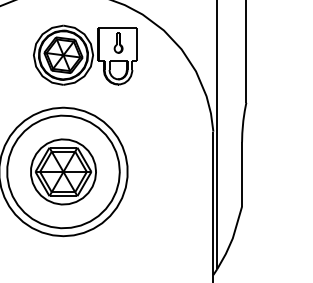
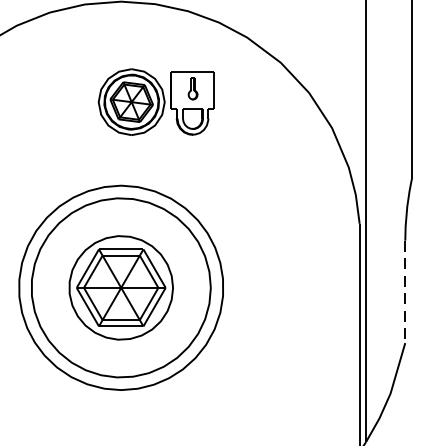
part: (85, 54) -> (156, 101), size x0.7
line: (242, 174) -> (405, 291), solid -> dashed

